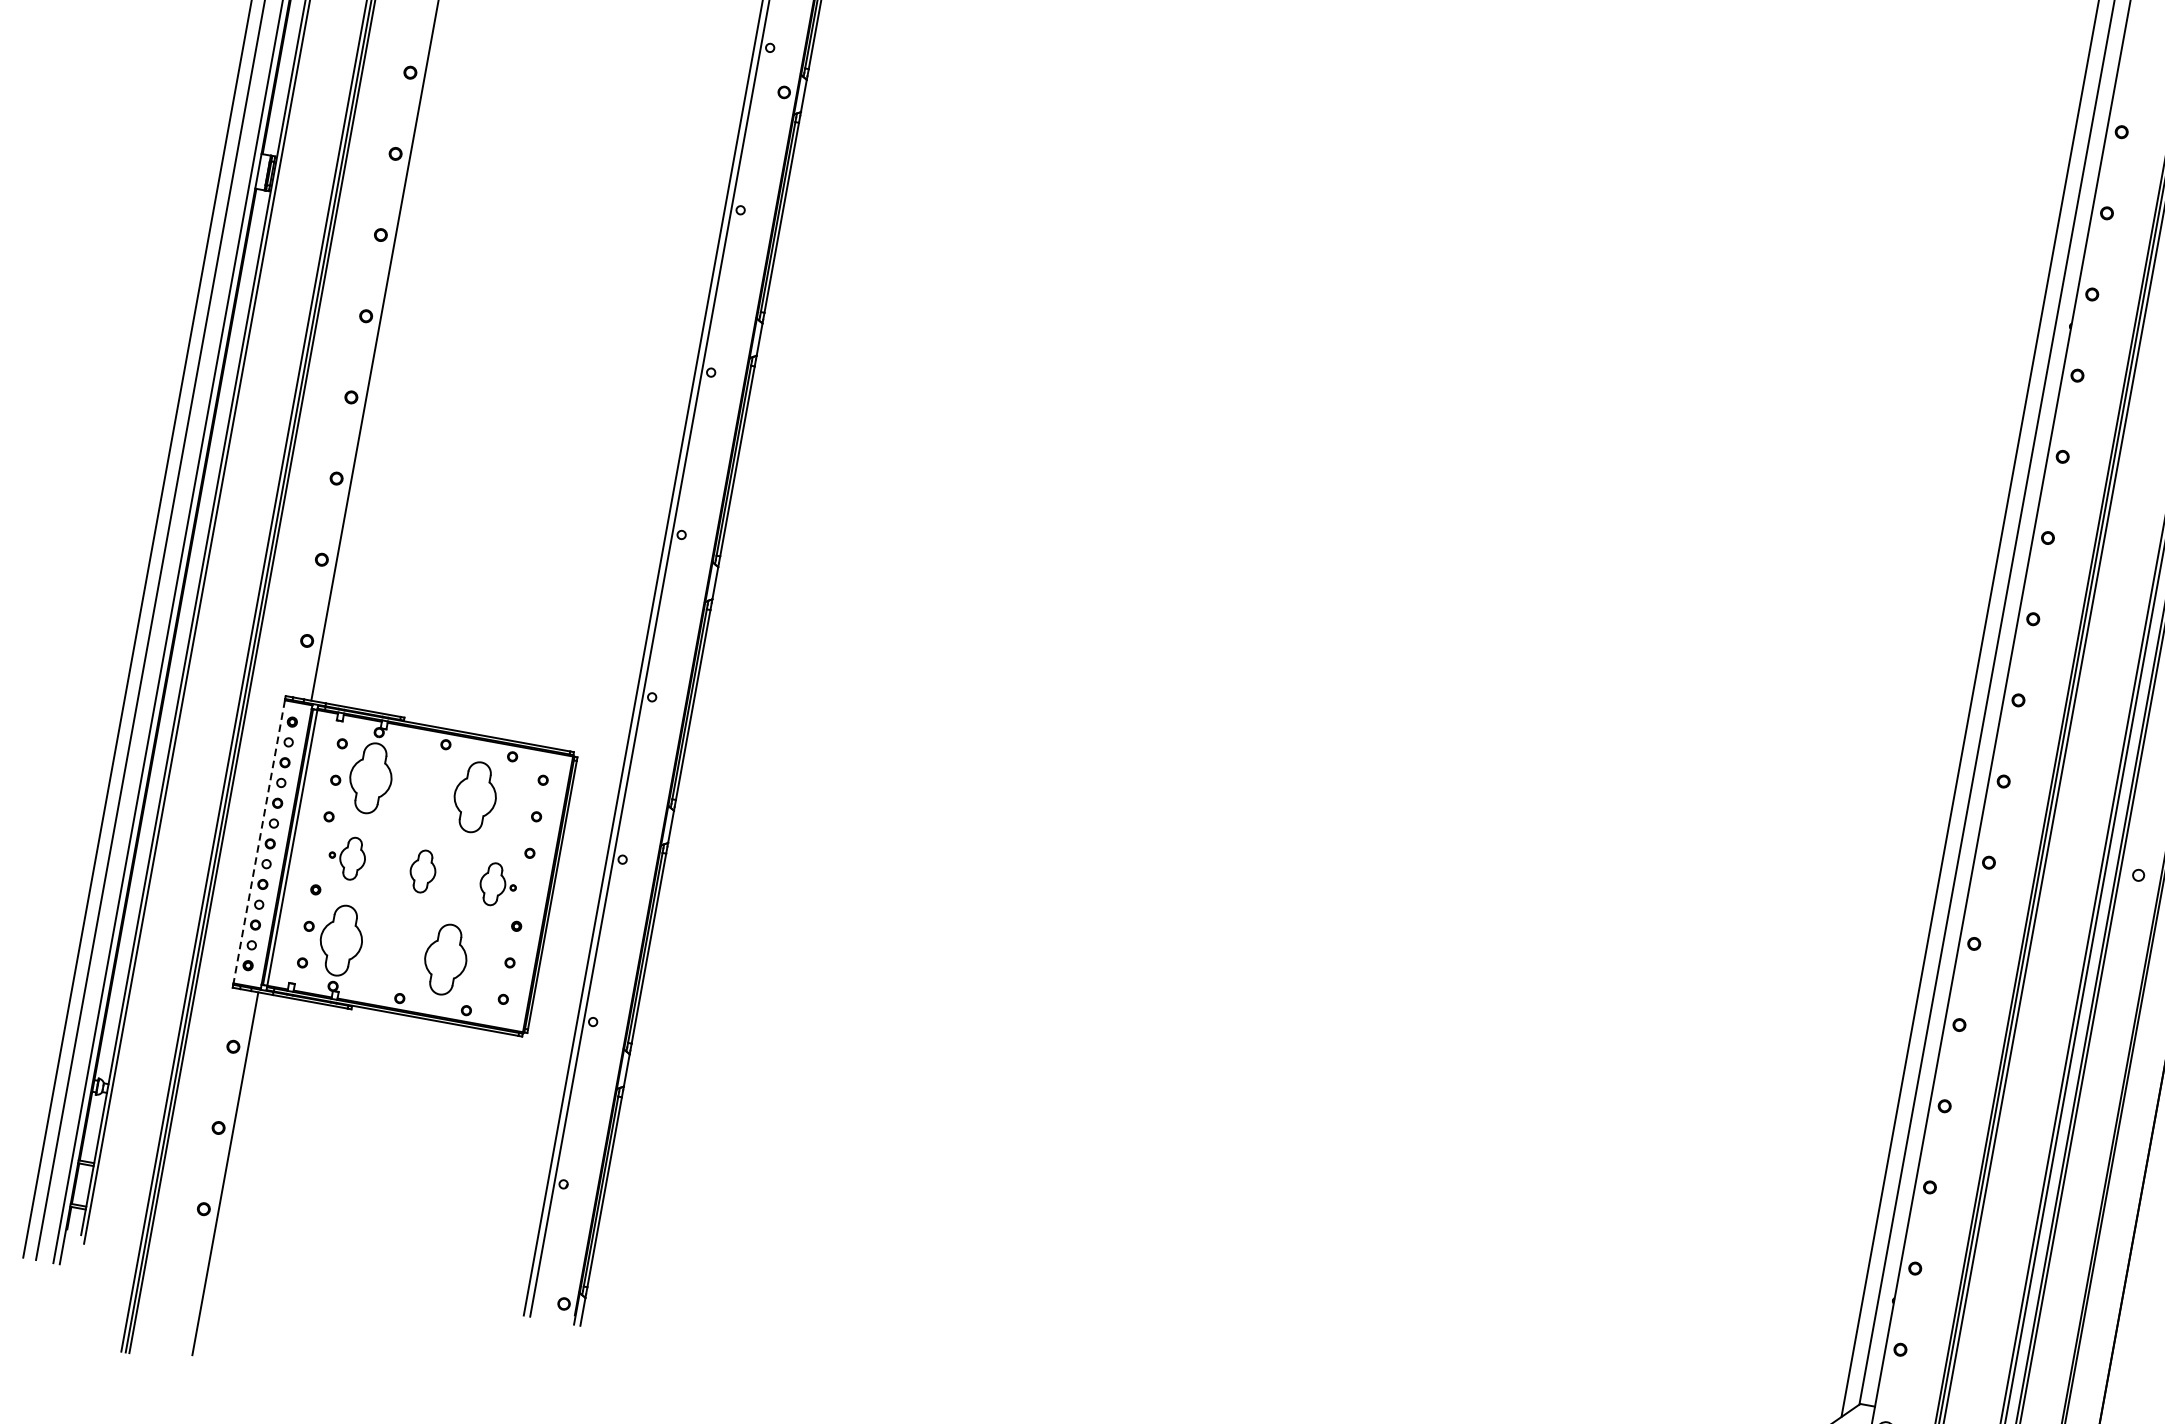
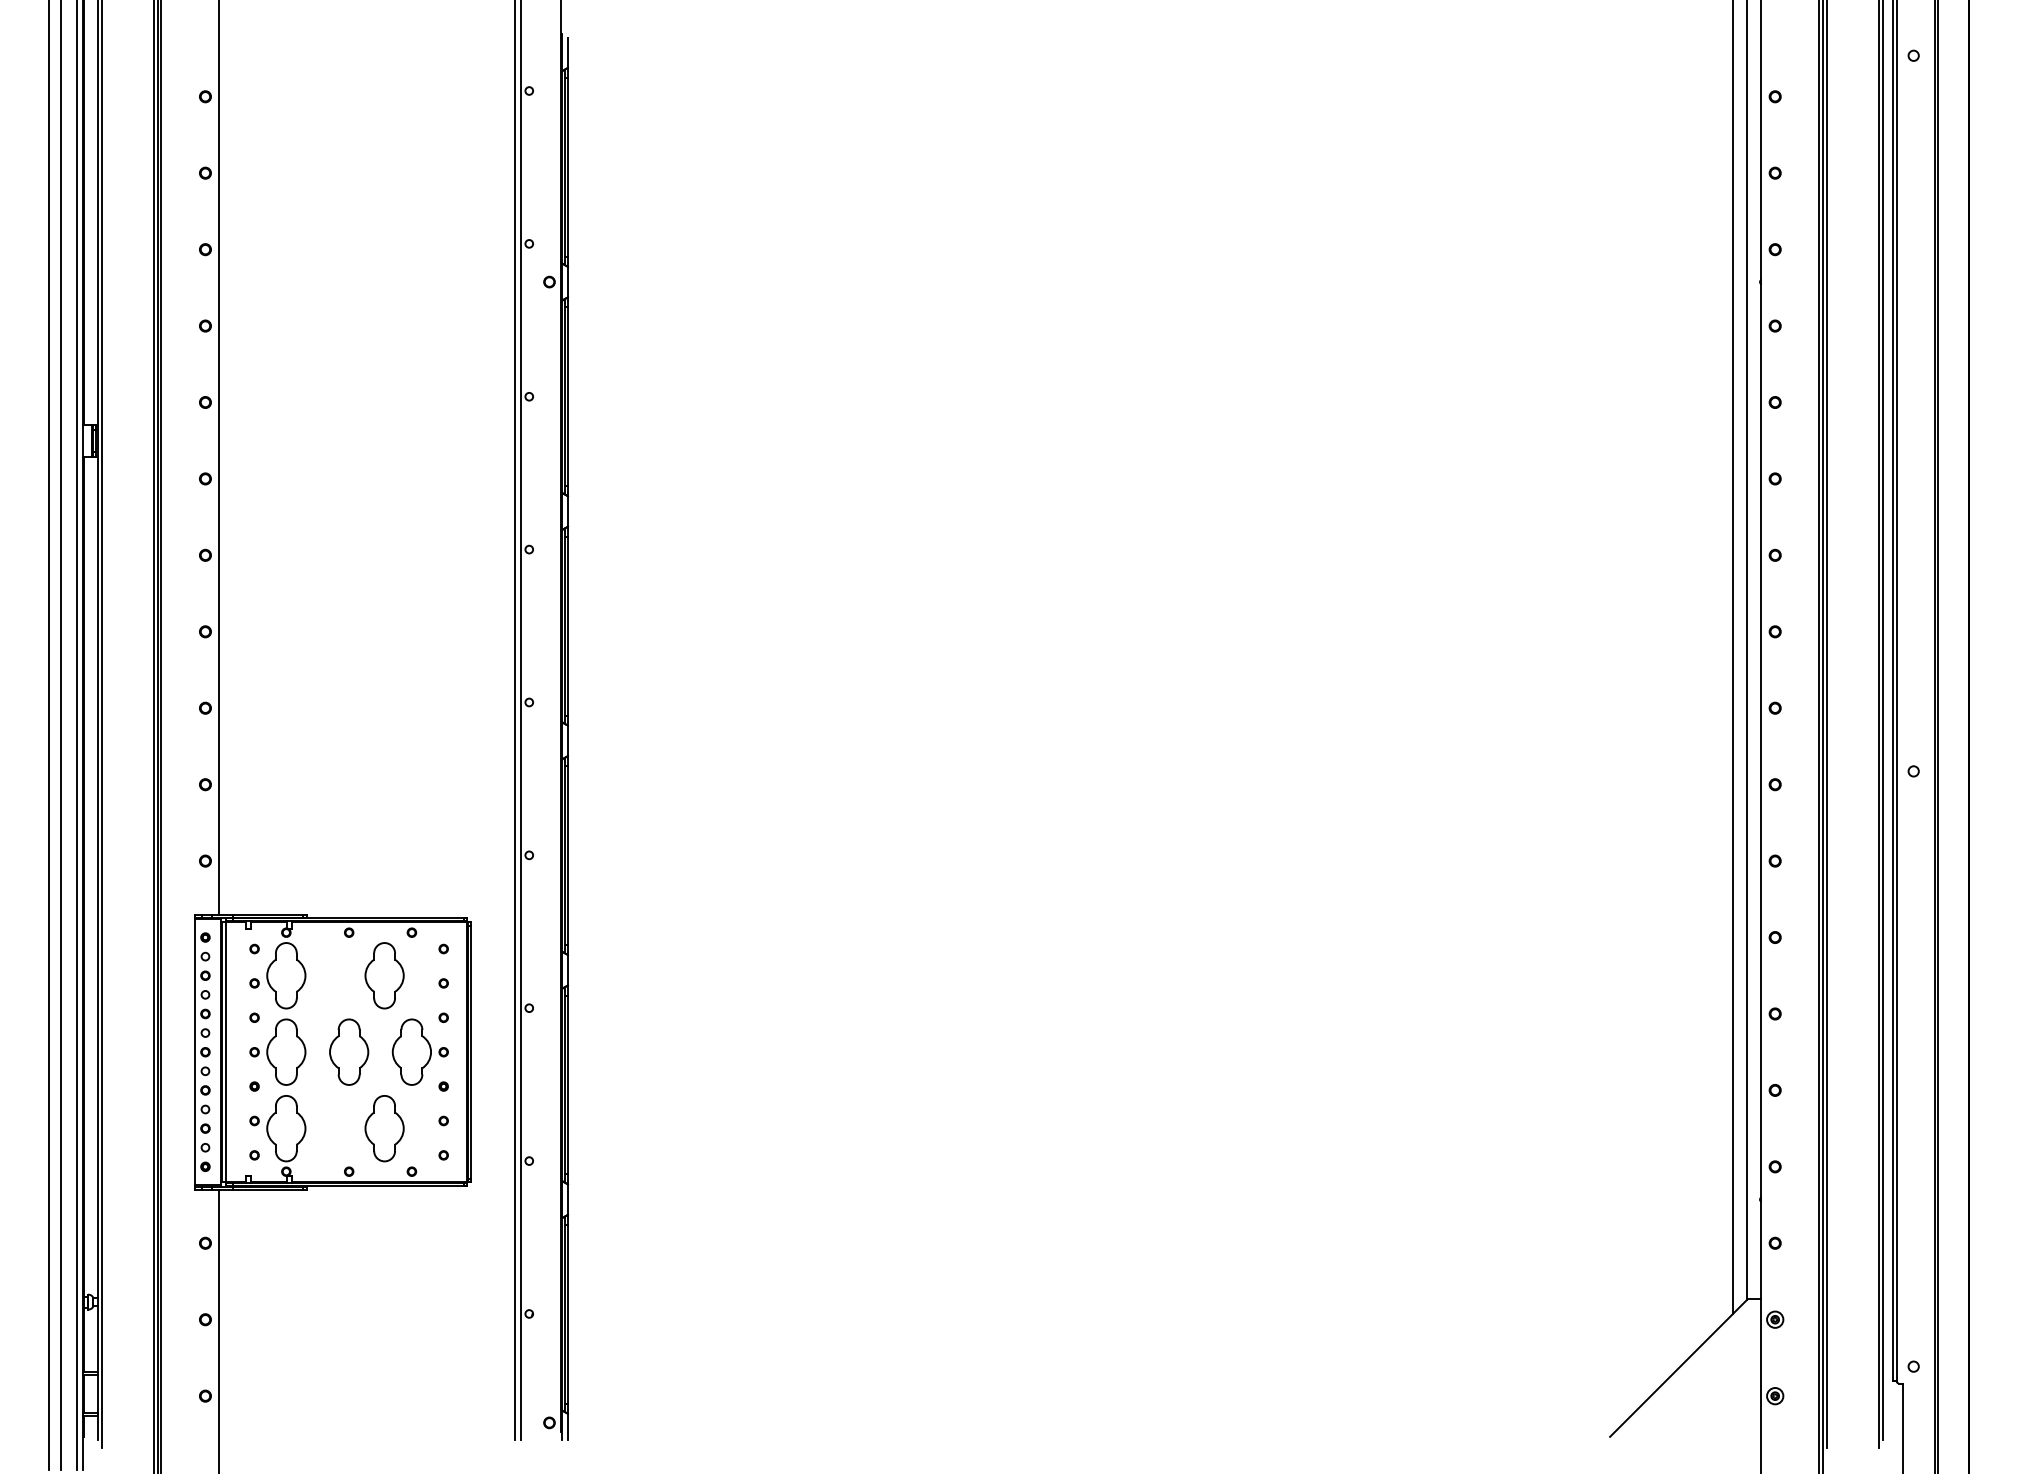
line: (259, 842) -> (195, 1052), dashed -> solid
part: (346, 857) -> (277, 1051), size x1.67
part: (423, 870) -> (349, 1051), size x1.67
part: (497, 884) -> (419, 1051), size x1.67

